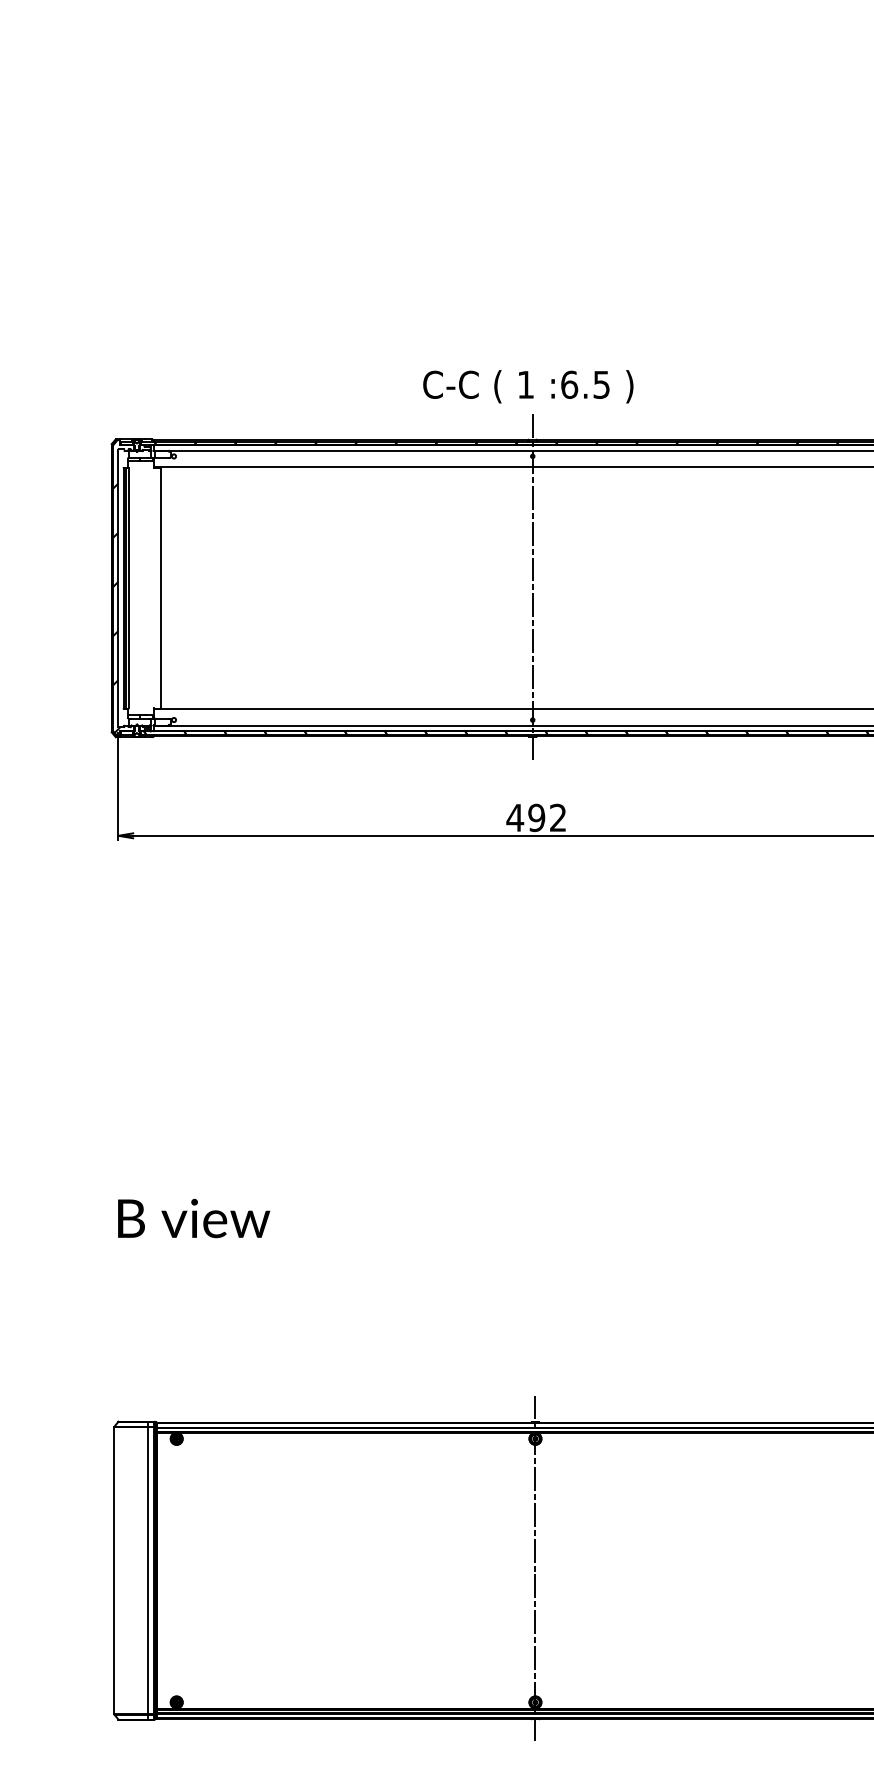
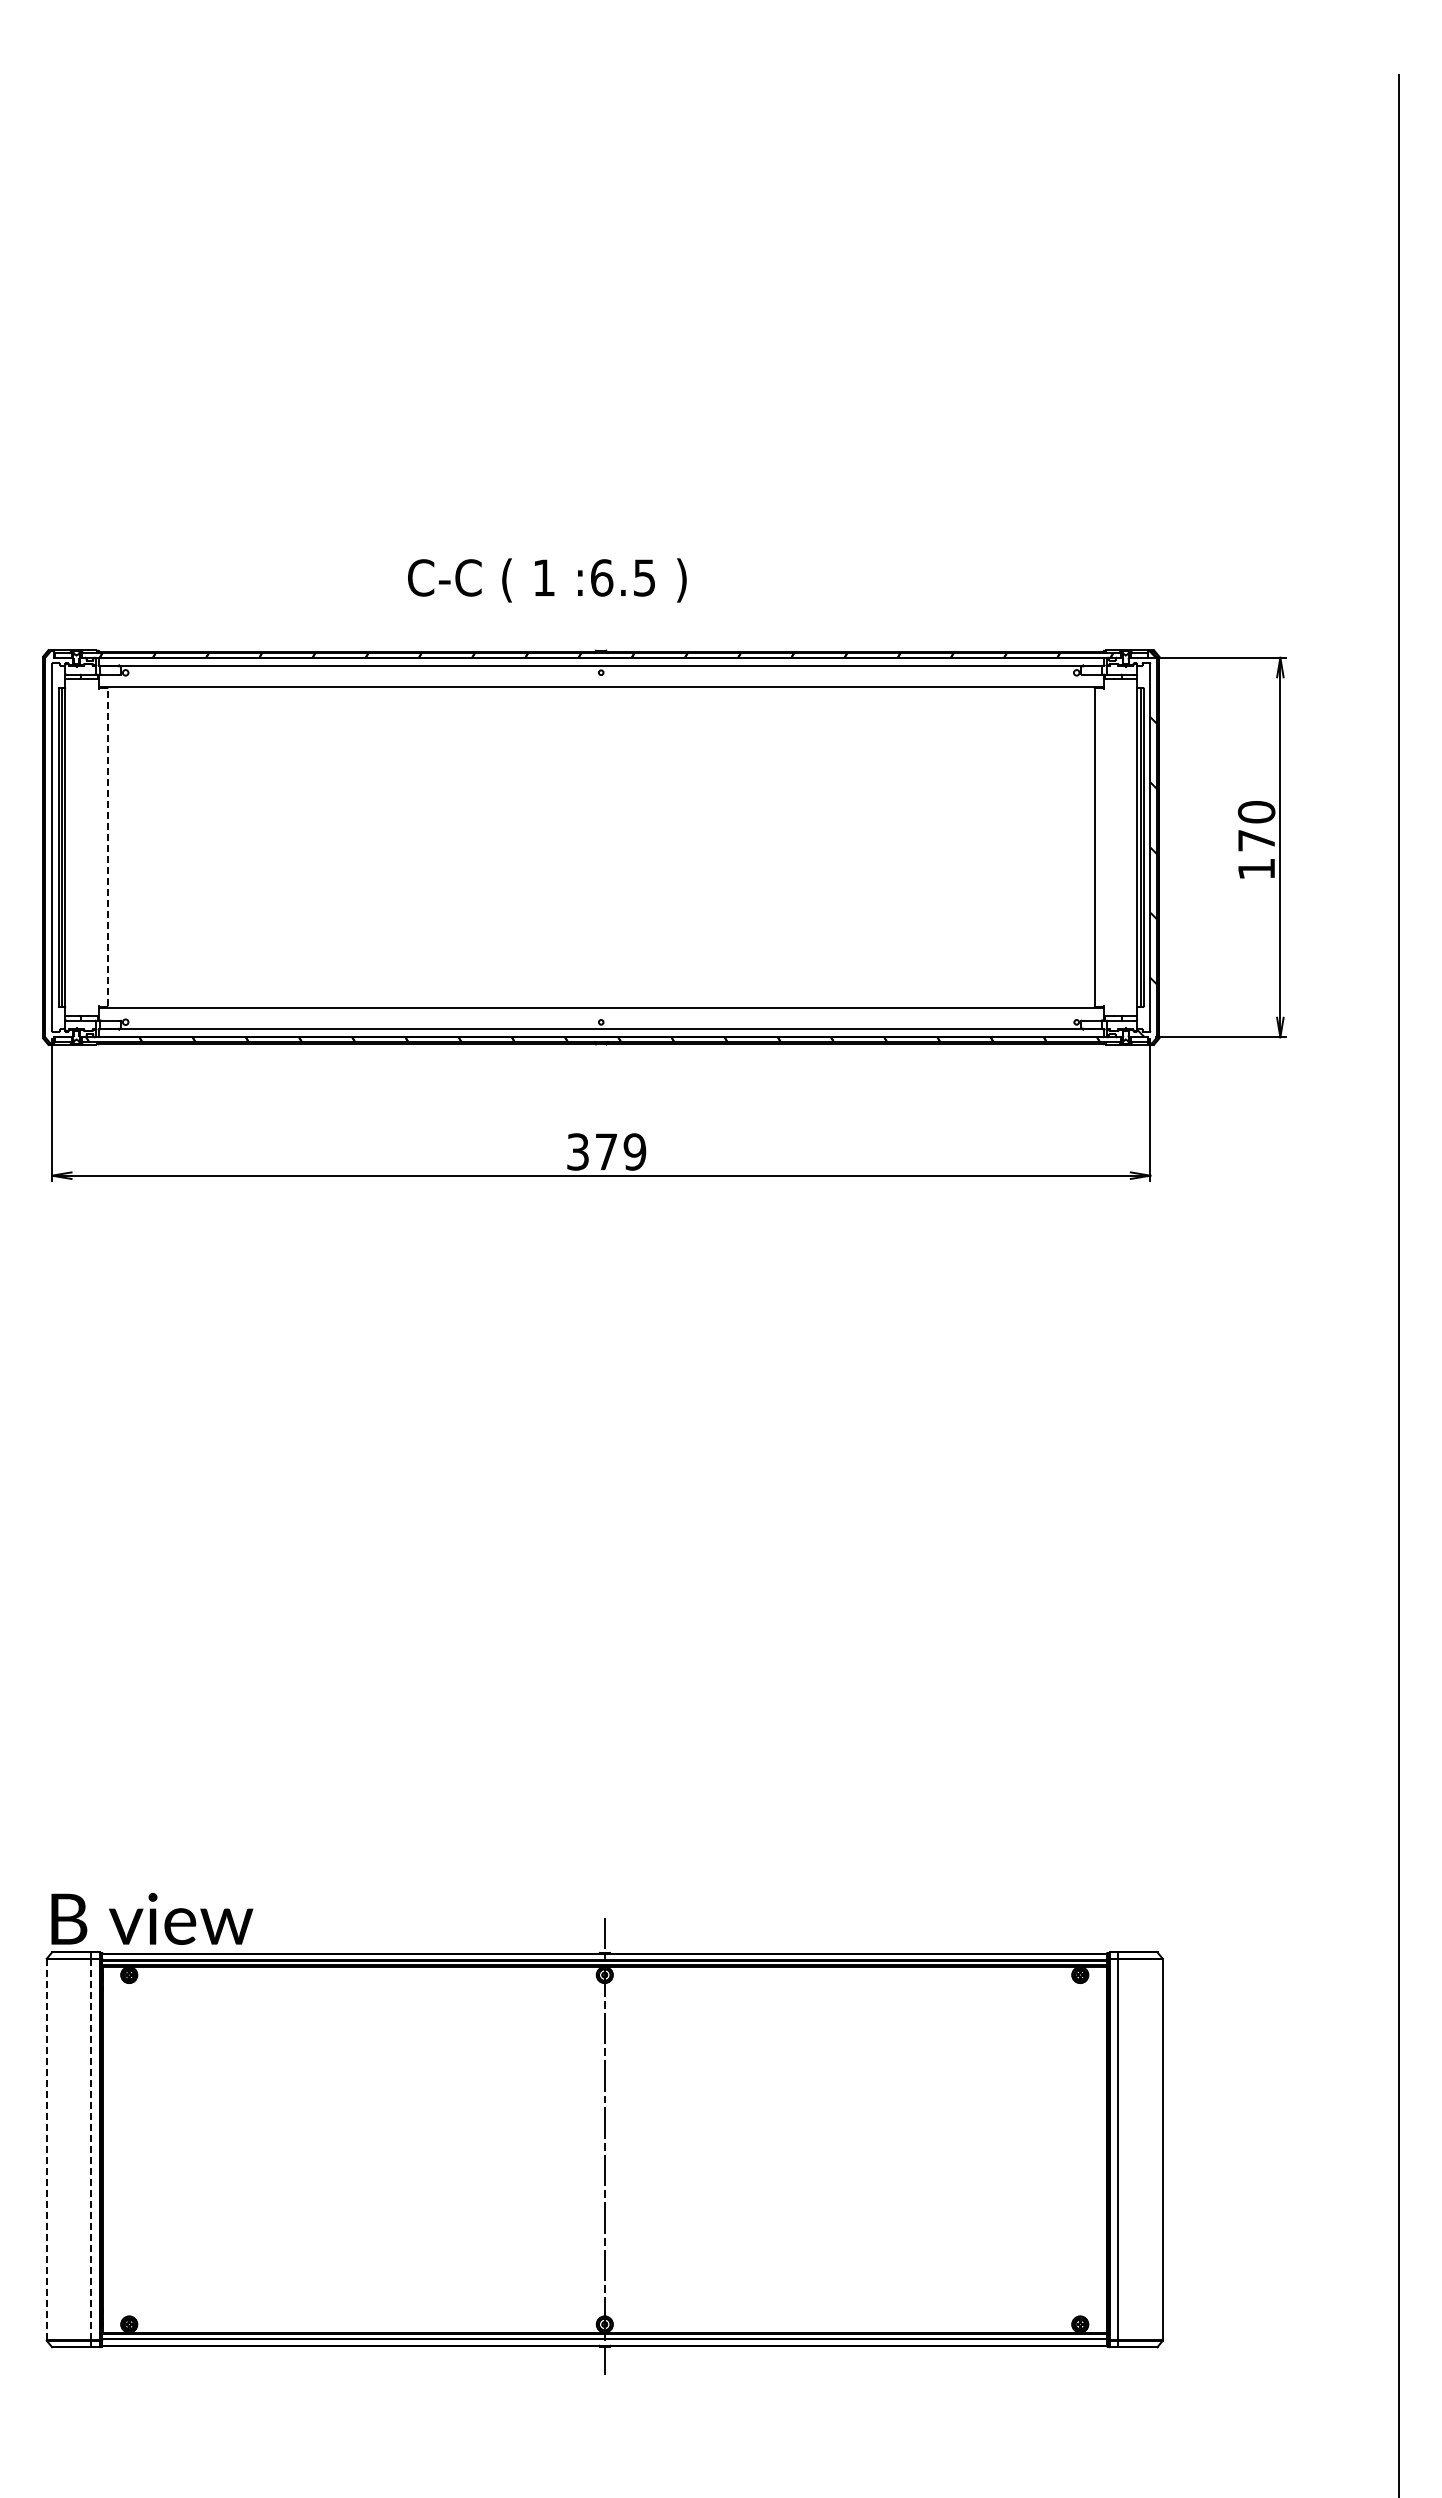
text: (528, 386) -> (547, 580), moved
line: (160, 588) -> (107, 847), solid -> dashed
line: (532, 588) -> (601, 847), removed
hatch: (116, 607) -> (49, 873), removed
text: (536, 817) -> (606, 1151), 492 -> 379
text: (194, 1218) -> (152, 1918), moved
line: (114, 1570) -> (46, 2149), solid -> dashed
line: (148, 1570) -> (91, 2149), solid -> dashed

